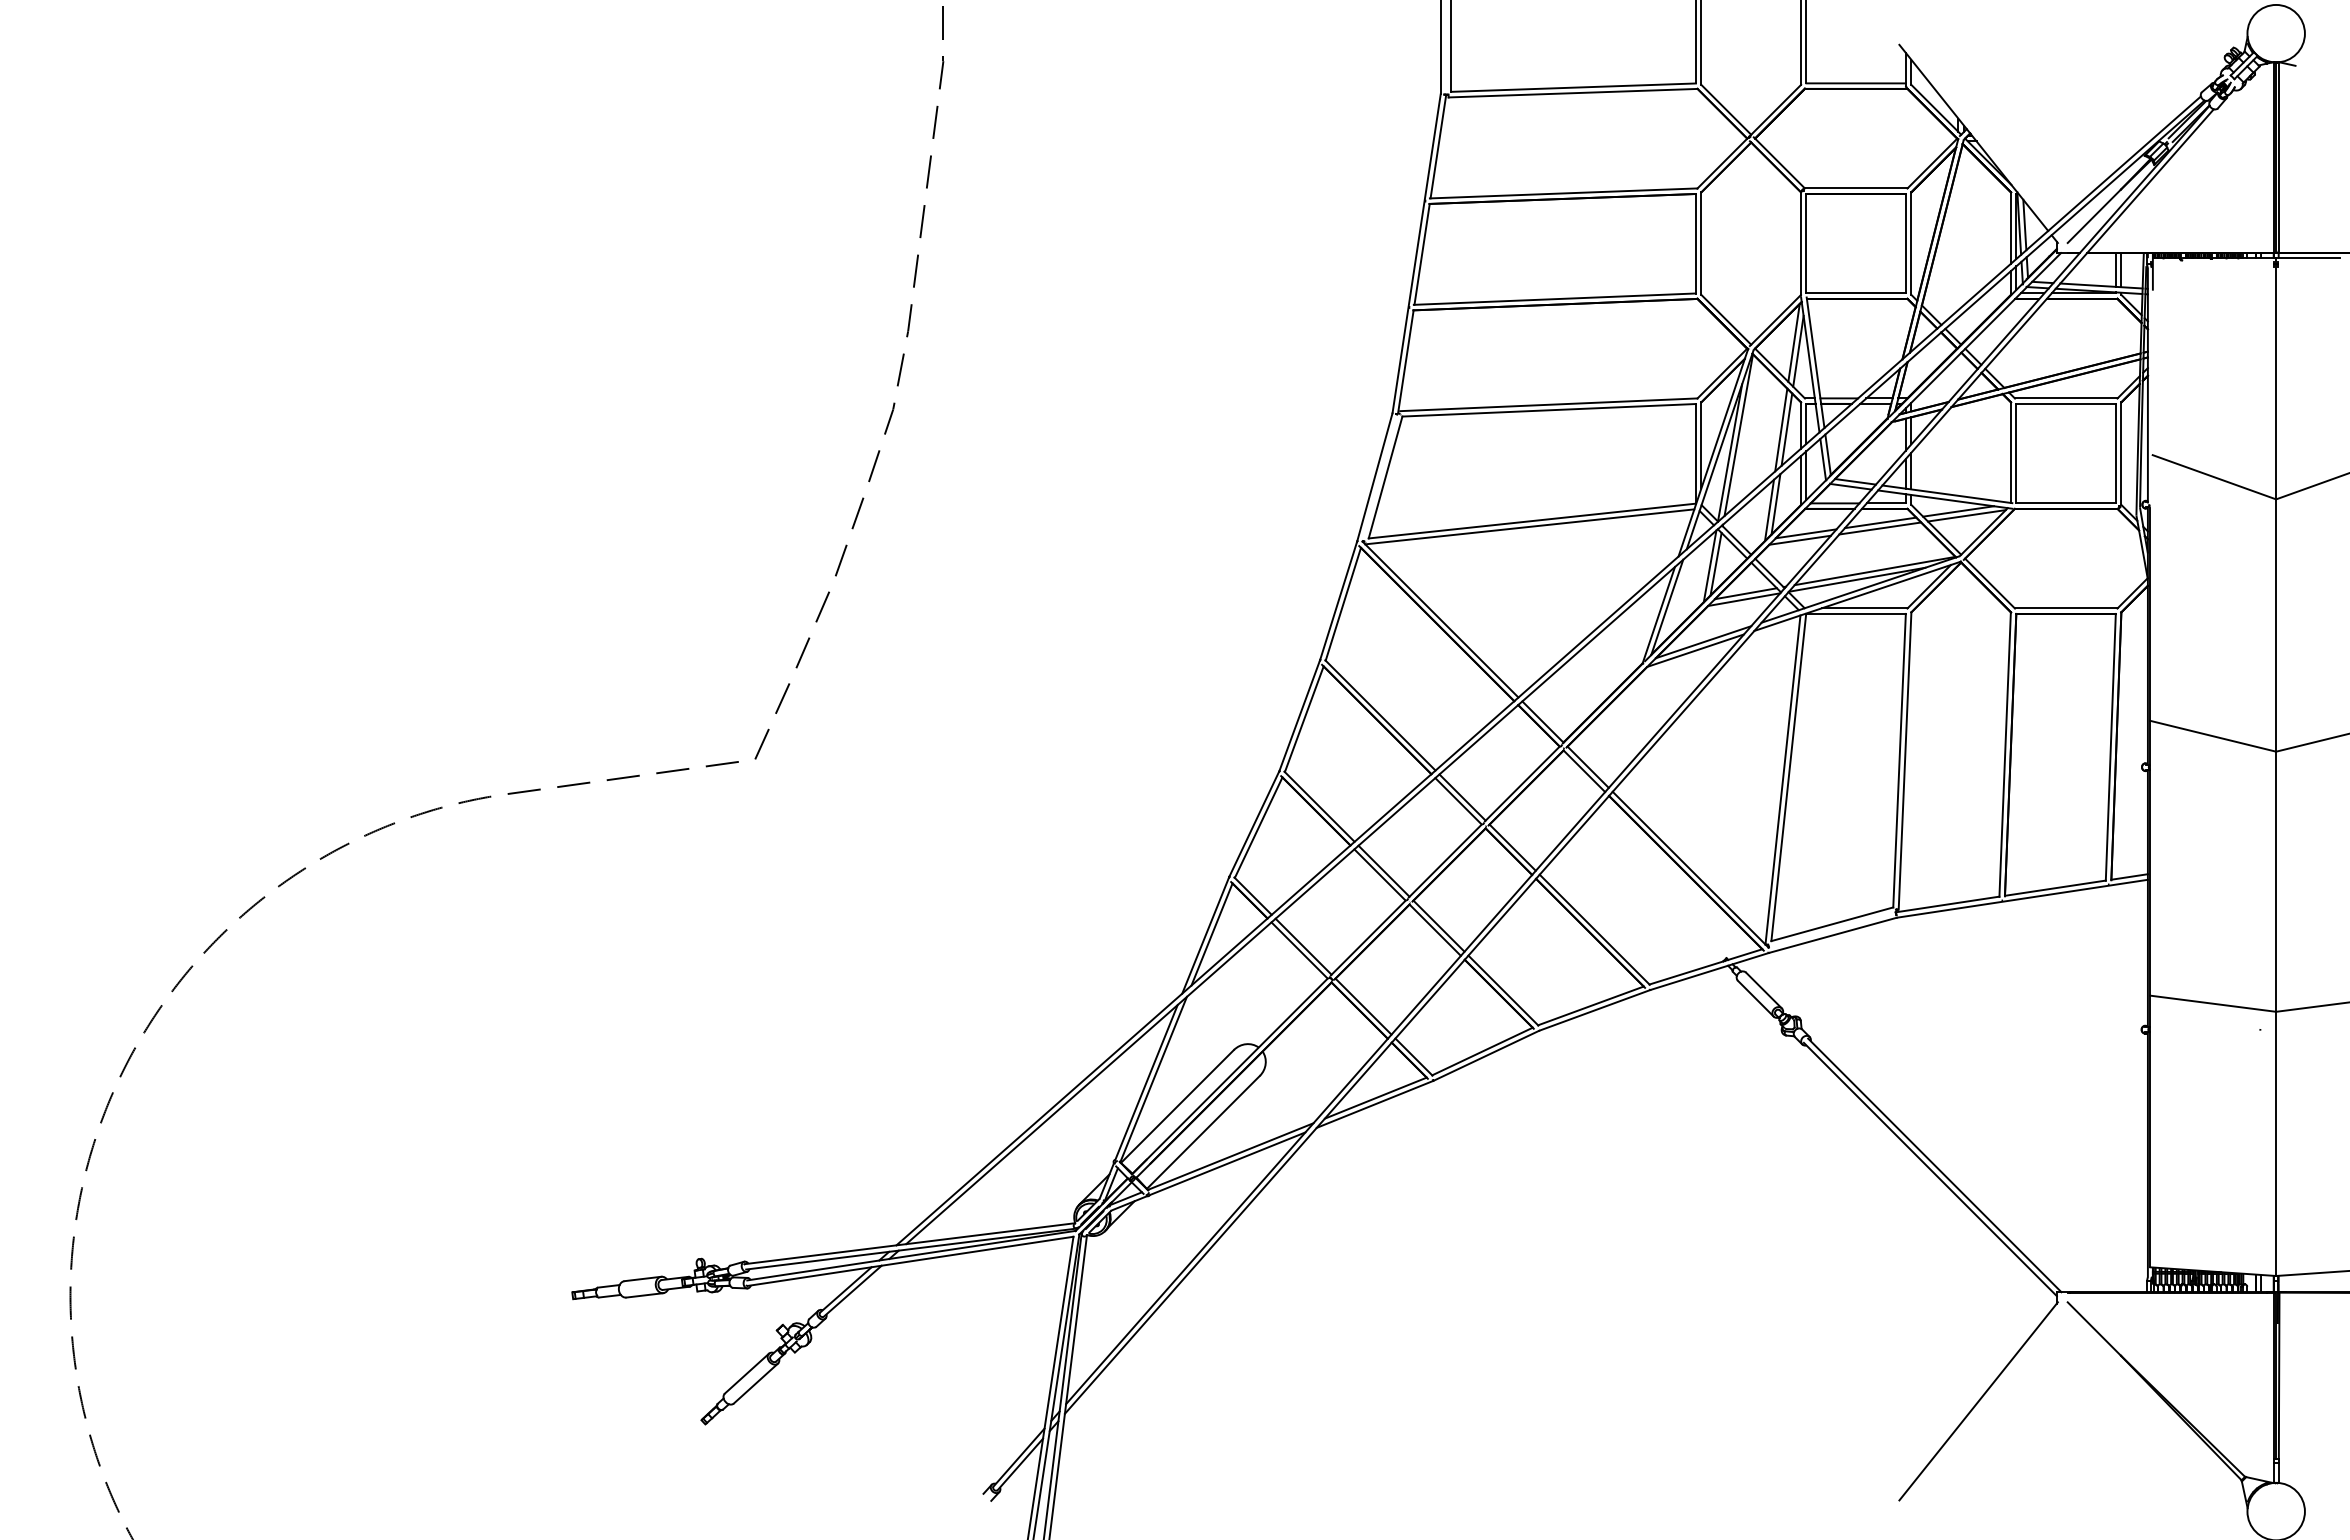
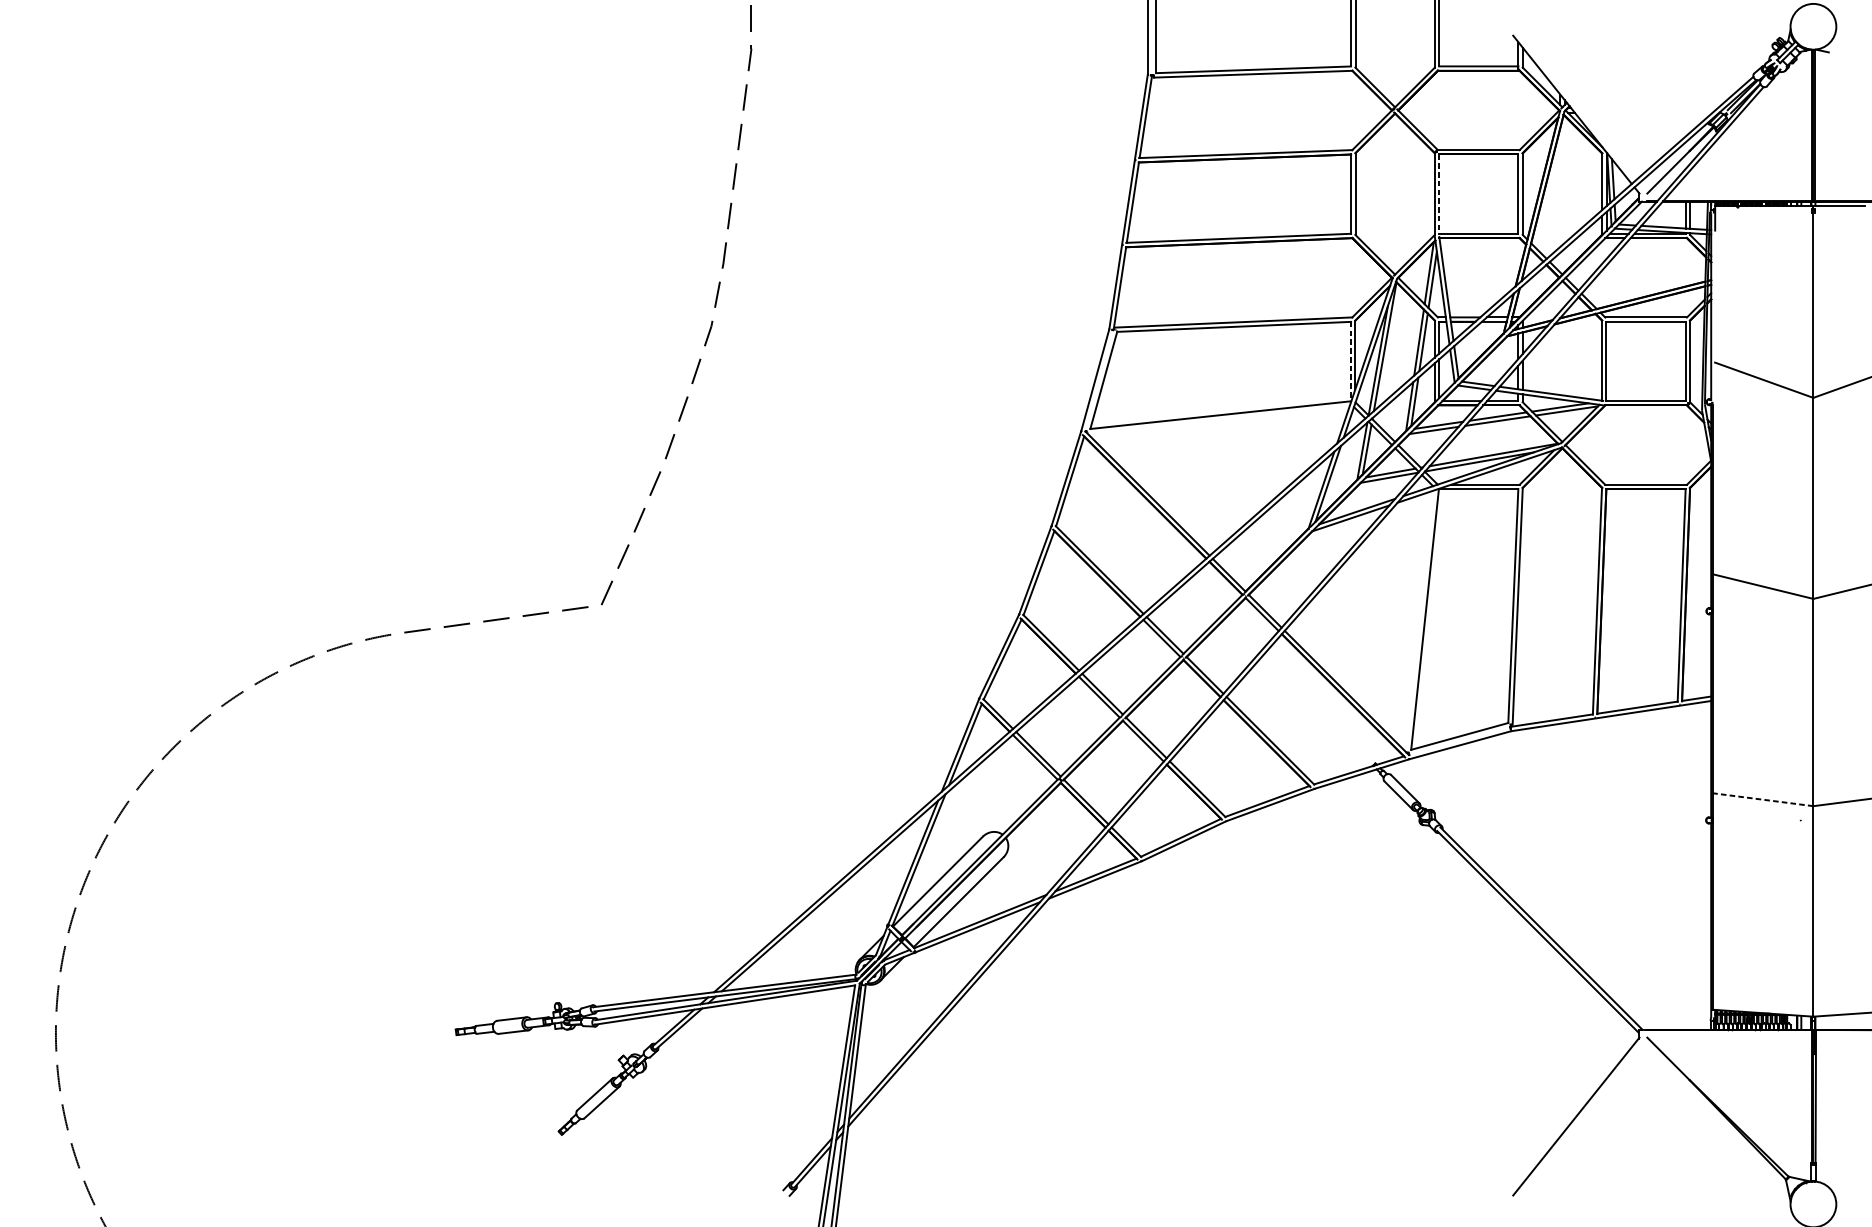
line: (1806, 243) -> (1439, 193), solid -> dashed
line: (1695, 453) -> (1350, 361), solid -> dashed
line: (1529, 526) -> (1218, 419), removed
line: (1782, 779) -> (1420, 621), removed
line: (2212, 1003) -> (1762, 799), solid -> dashed

